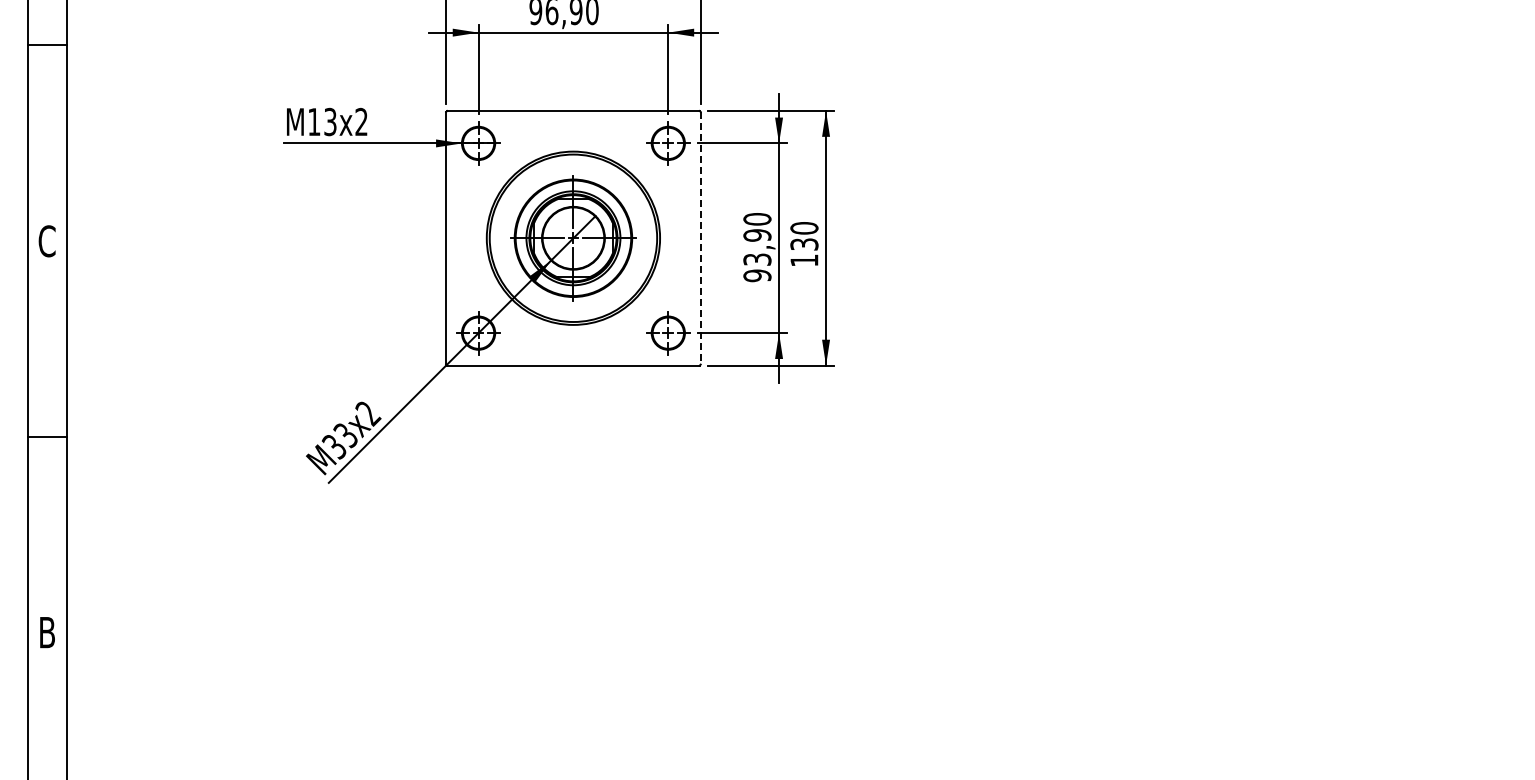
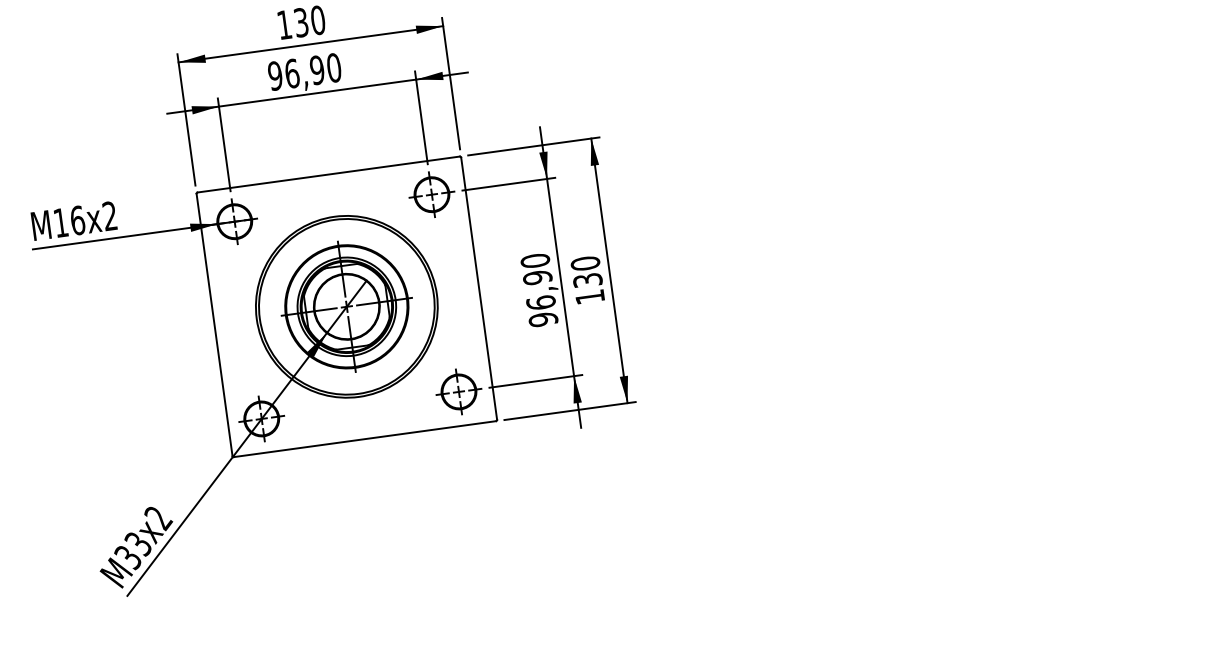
text: (330, 121) -> (77, 220), M13x2 -> M16x2
line: (700, 238) -> (478, 288), dashed -> solid
text: (757, 259) -> (541, 302), 93,90 -> 96,90

